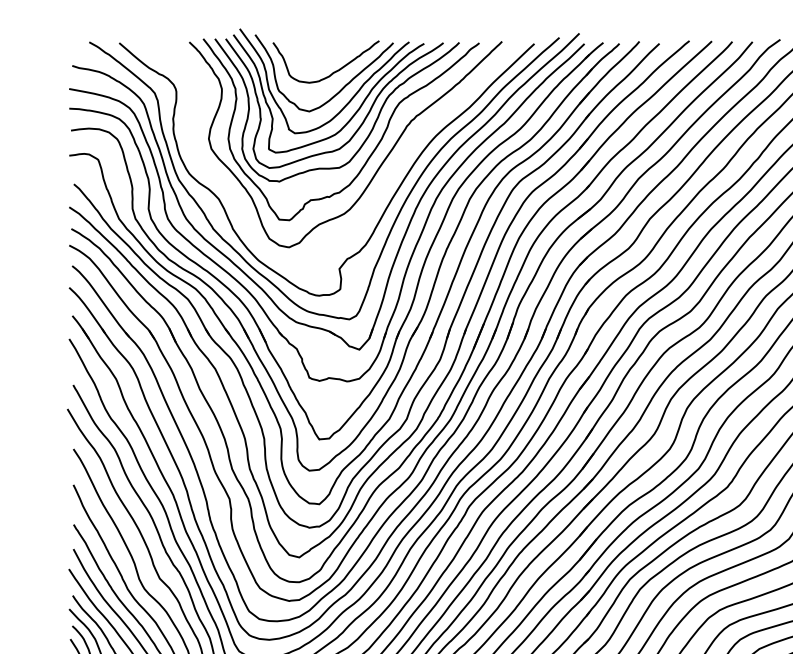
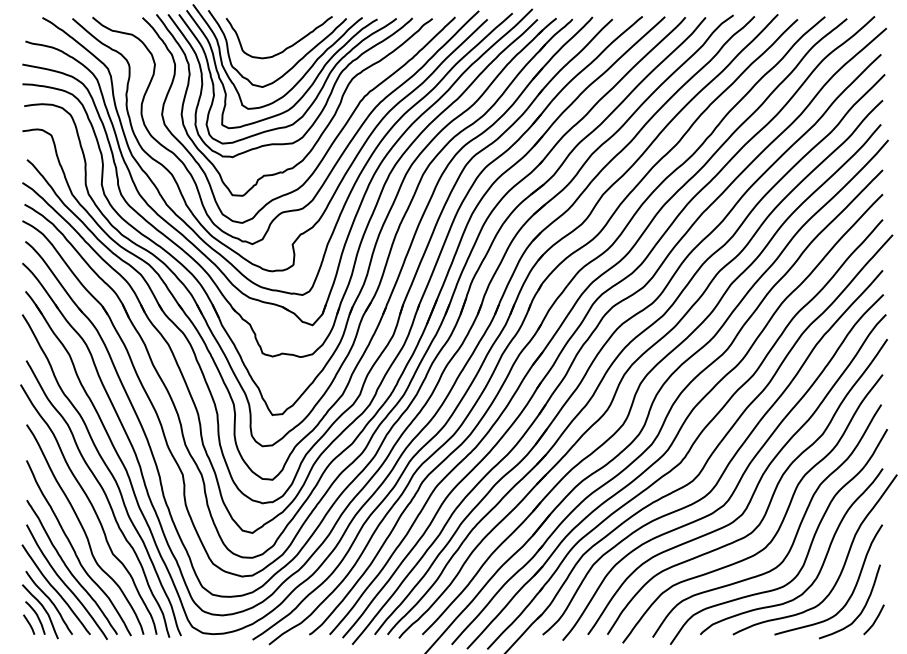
curve: (382, 186) -> (335, 162), added

